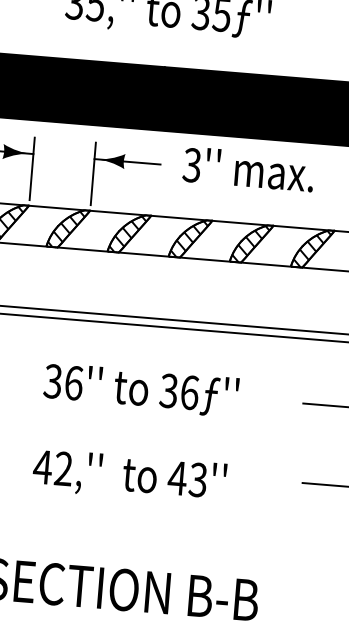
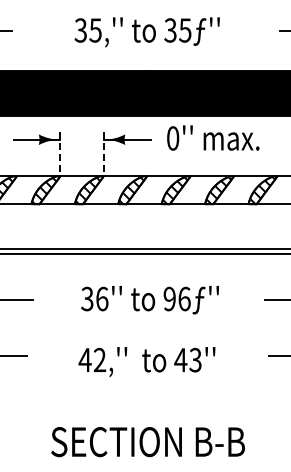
text: (191, 165) -> (172, 138), 3'' -> 0''
line: (32, 167) -> (60, 149), solid -> dashed
line: (93, 172) -> (103, 149), solid -> dashed
text: (168, 391) -> (169, 299), 36ƒ'' -> 96ƒ''

